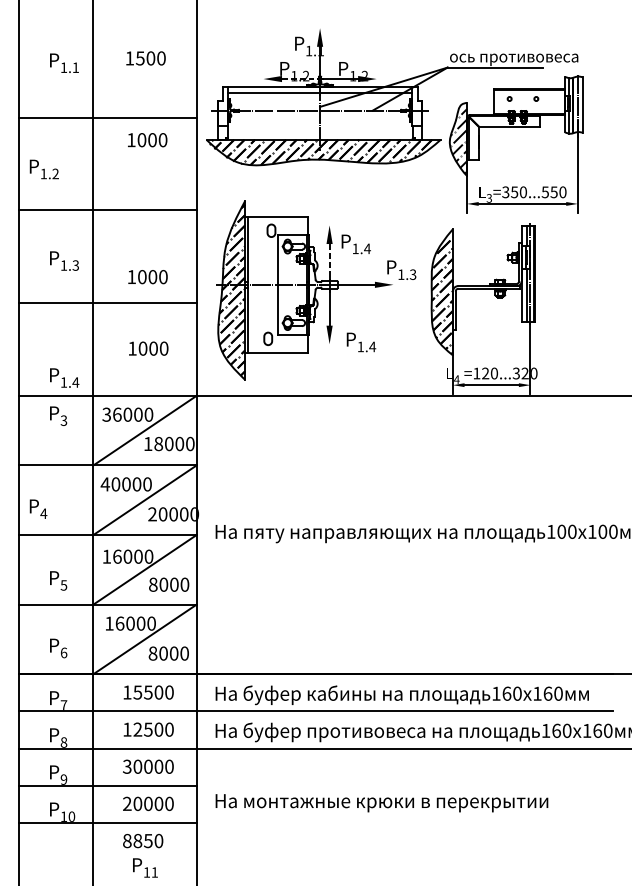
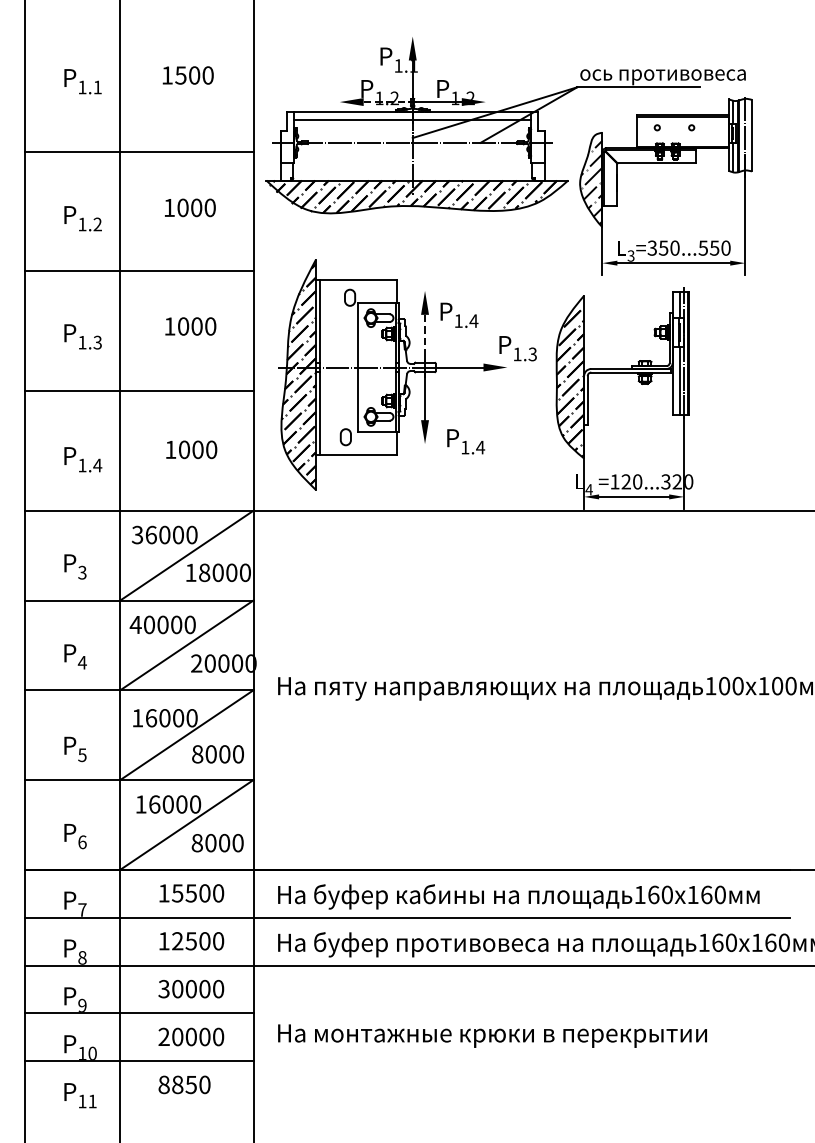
text: (147, 139) -> (190, 207), moved
text: (43, 169) -> (82, 218), moved
text: (147, 277) -> (190, 326), moved
text: (64, 377) -> (83, 459), moved
text: (58, 415) -> (75, 566), moved
text: (38, 508) -> (75, 656), moved
text: (145, 867) -> (80, 1095), moved

